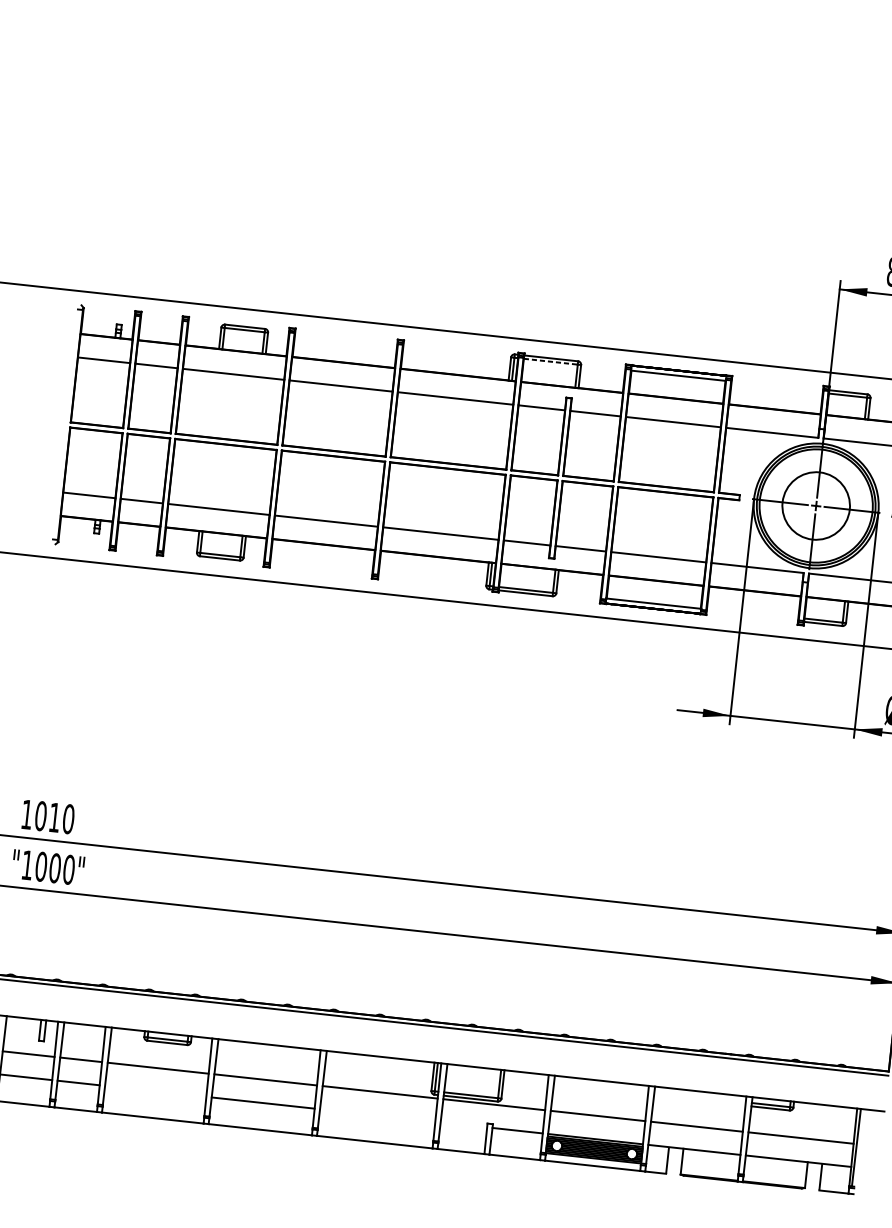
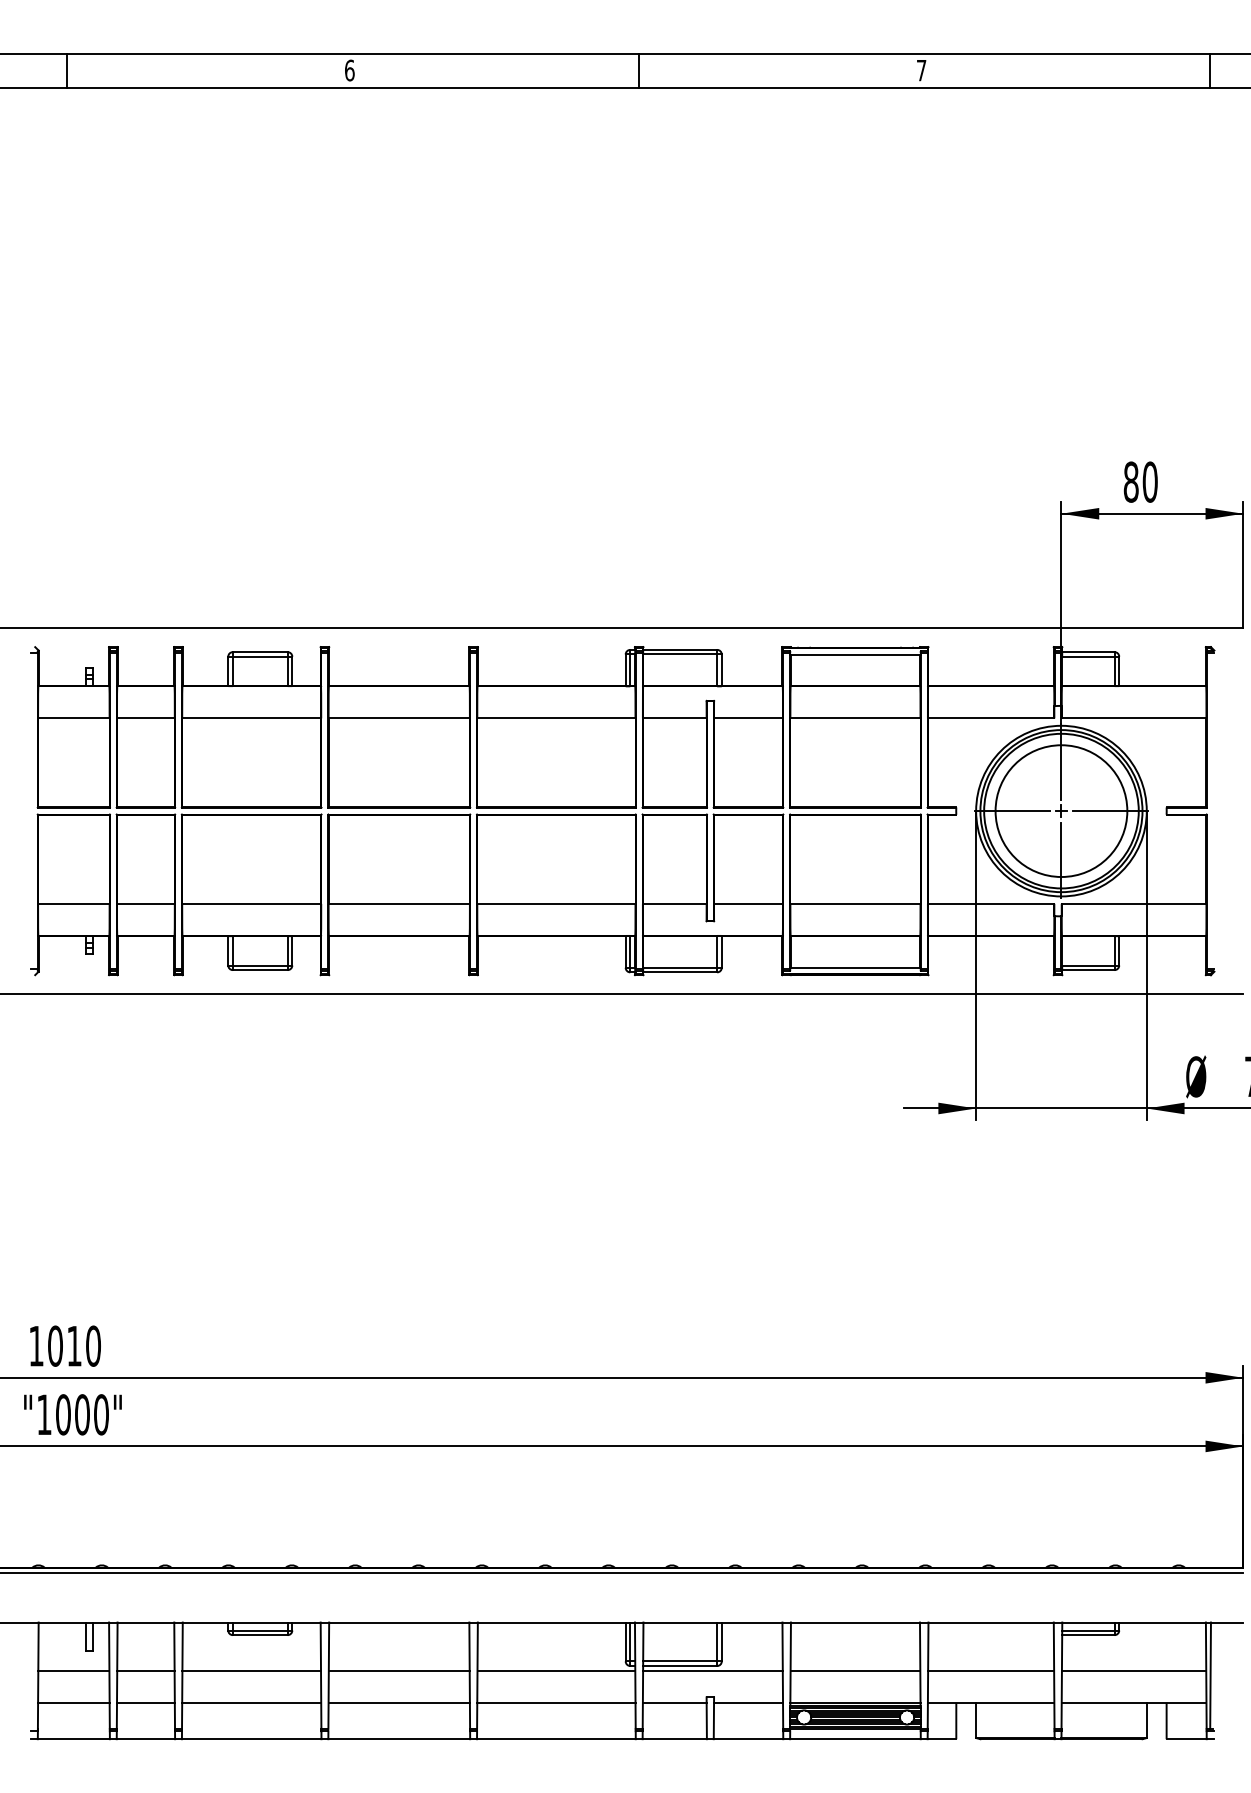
line: (551, 361) -> (680, 654), dashed -> solid
circle: (816, 506) -> (1061, 811), size x1.43
line: (155, 1091) -> (251, 1702), added
line: (377, 1115) -> (556, 1702), added
line: (463, 1124) -> (674, 1702), added

